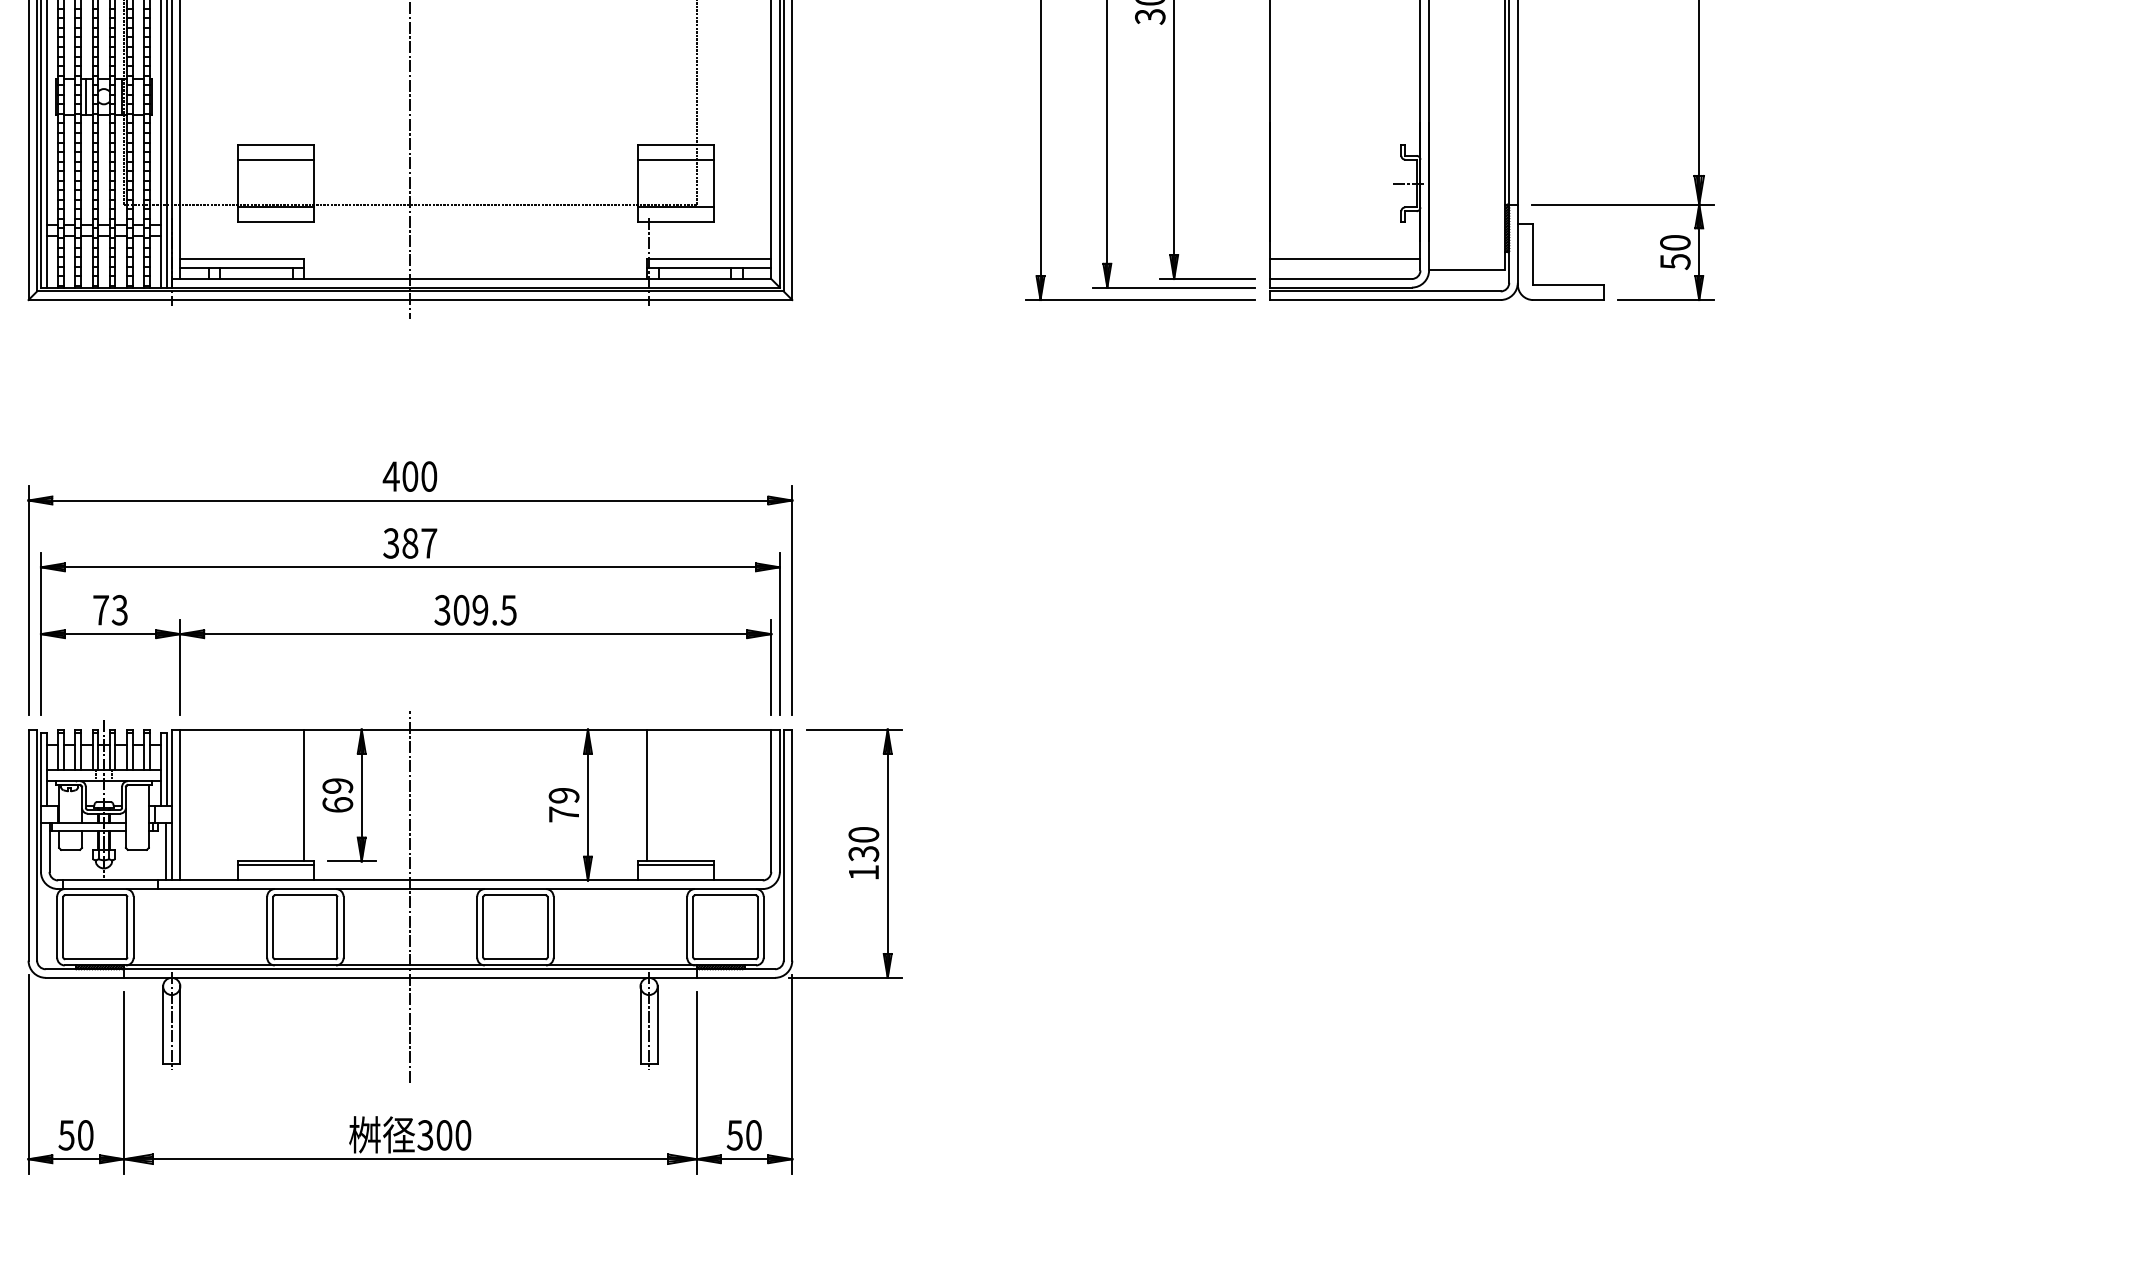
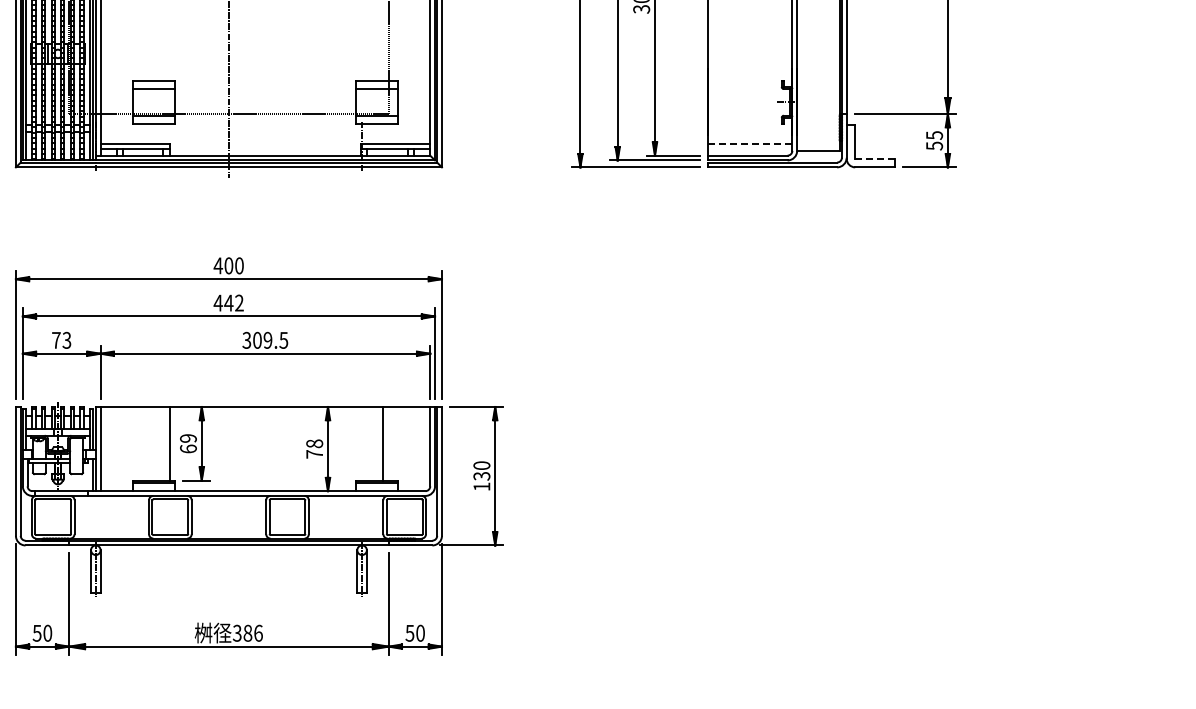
text: (1675, 242) -> (934, 135), 50 -> 55
line: (1345, 259) -> (750, 144), solid -> dashed
line: (1567, 284) -> (874, 158), solid -> dashed
text: (409, 542) -> (228, 302), 387 -> 442
text: (563, 795) -> (314, 443), 79 -> 78
line: (648, 795) -> (383, 443), moved
line: (409, 897) -> (228, 500), removed
text: (452, 1133) -> (252, 632), 300 -> 386

